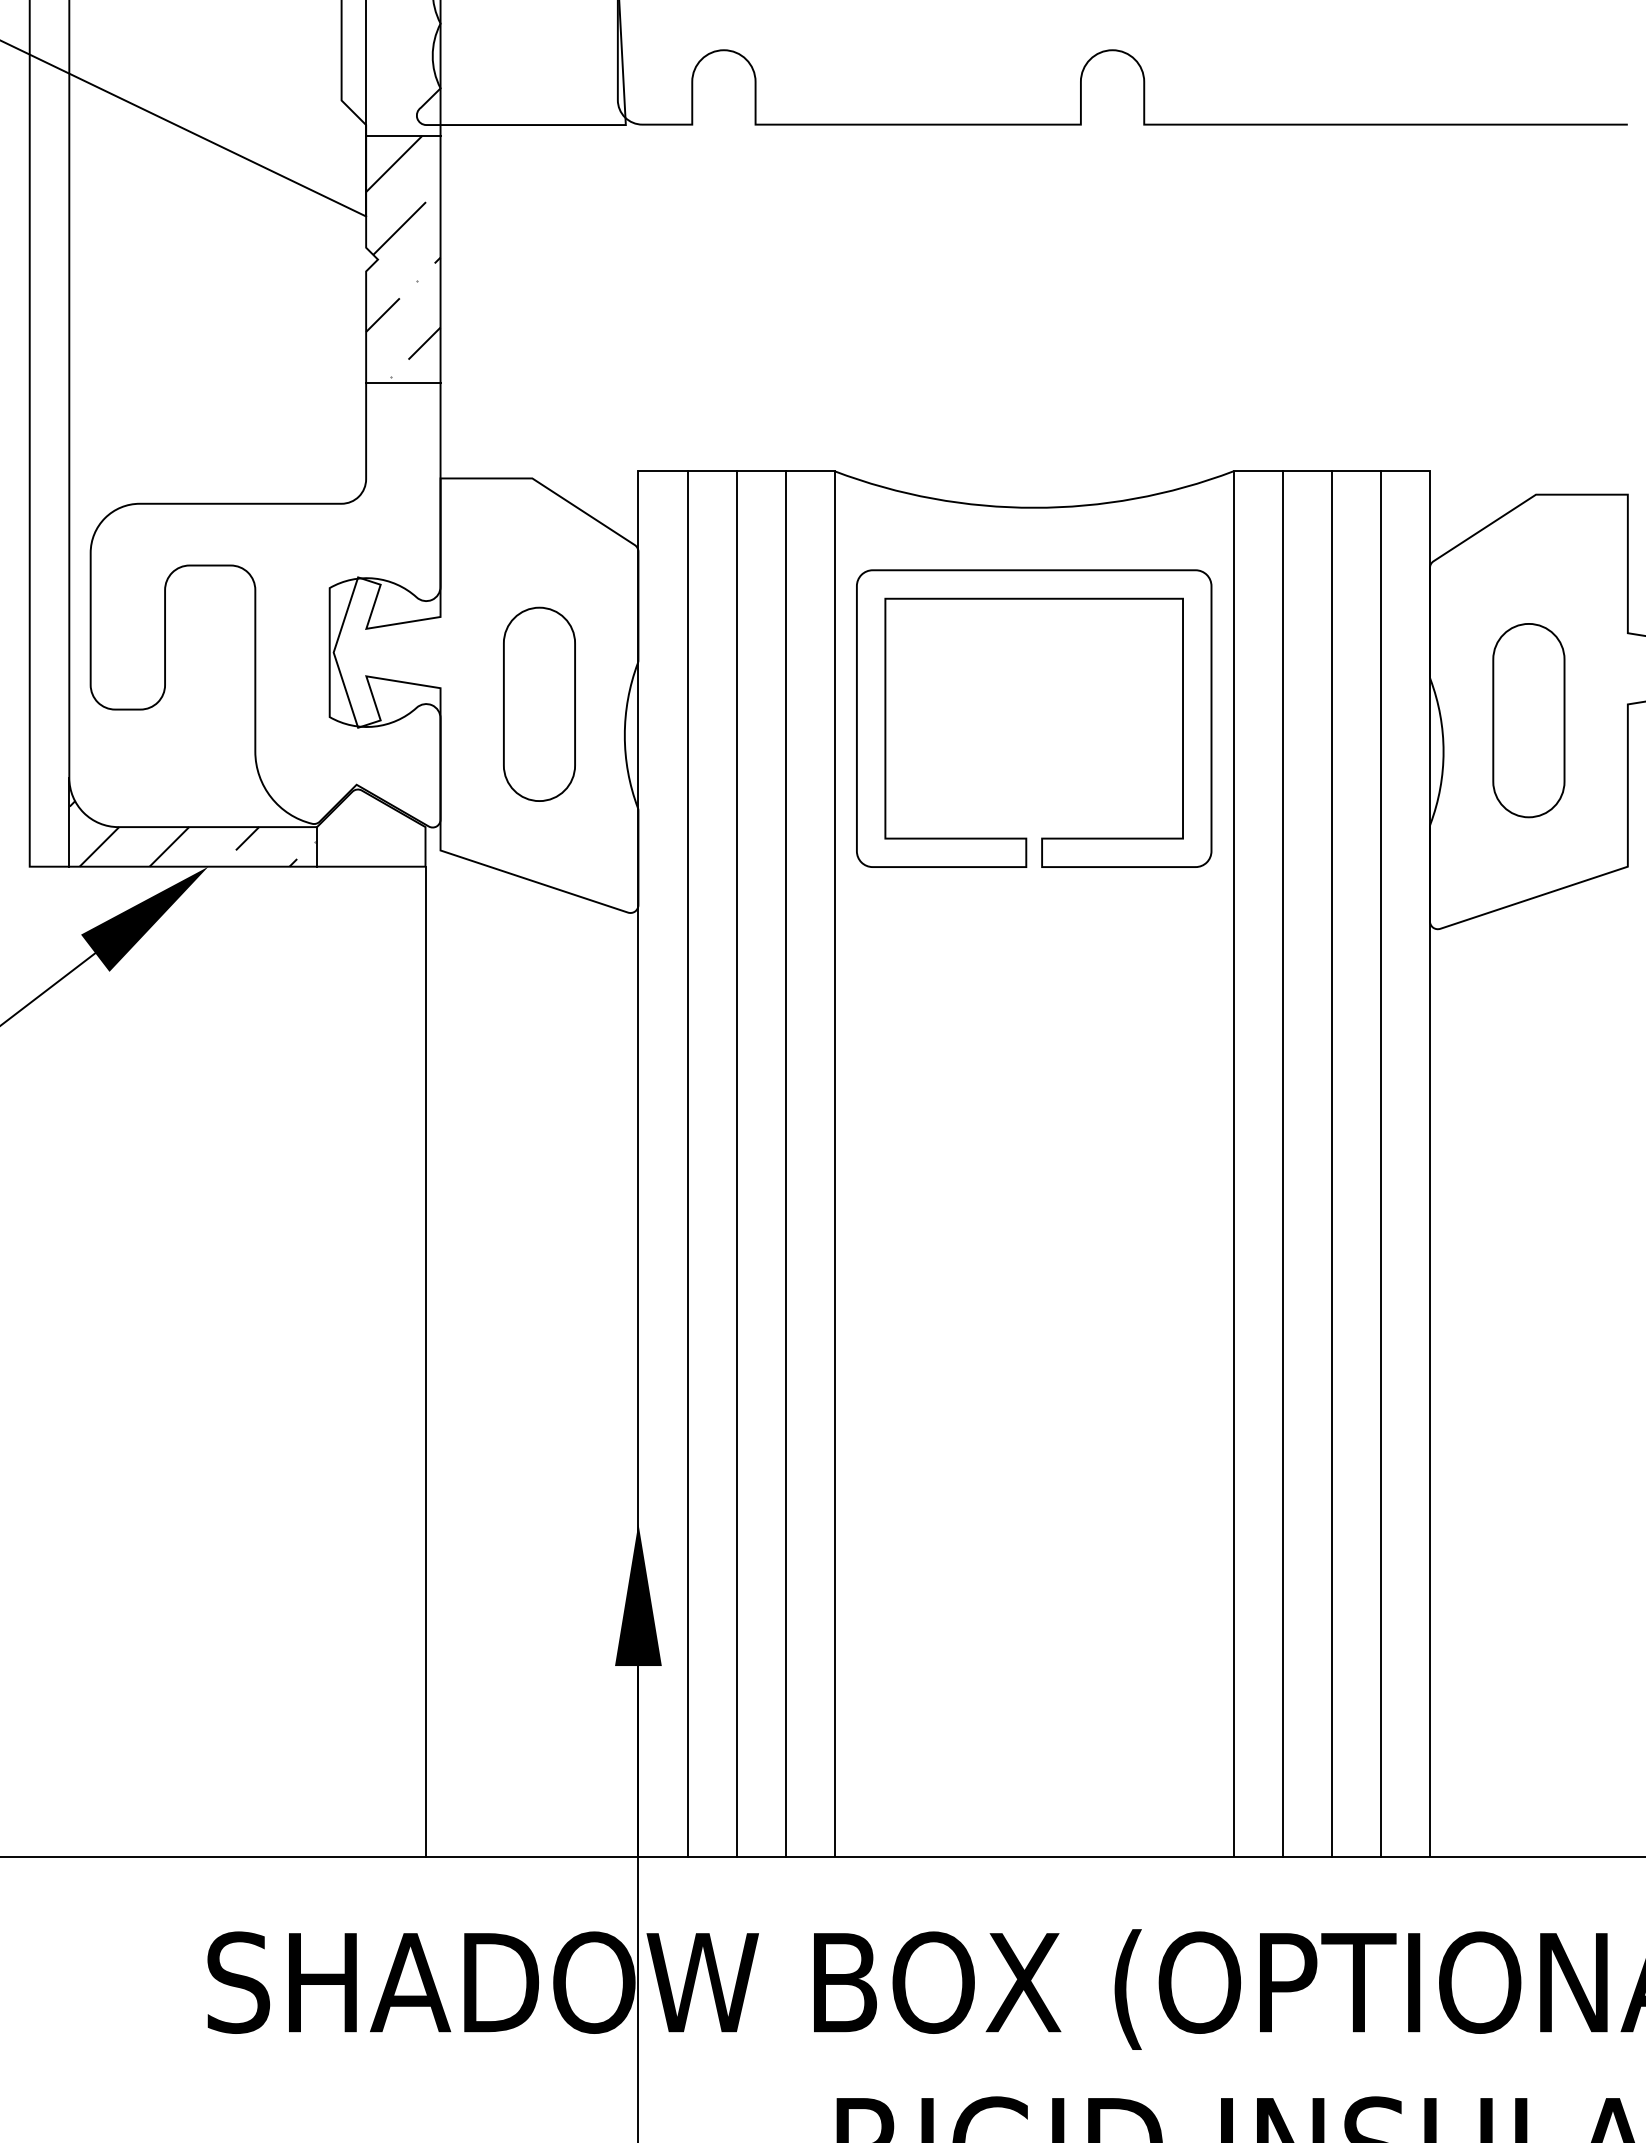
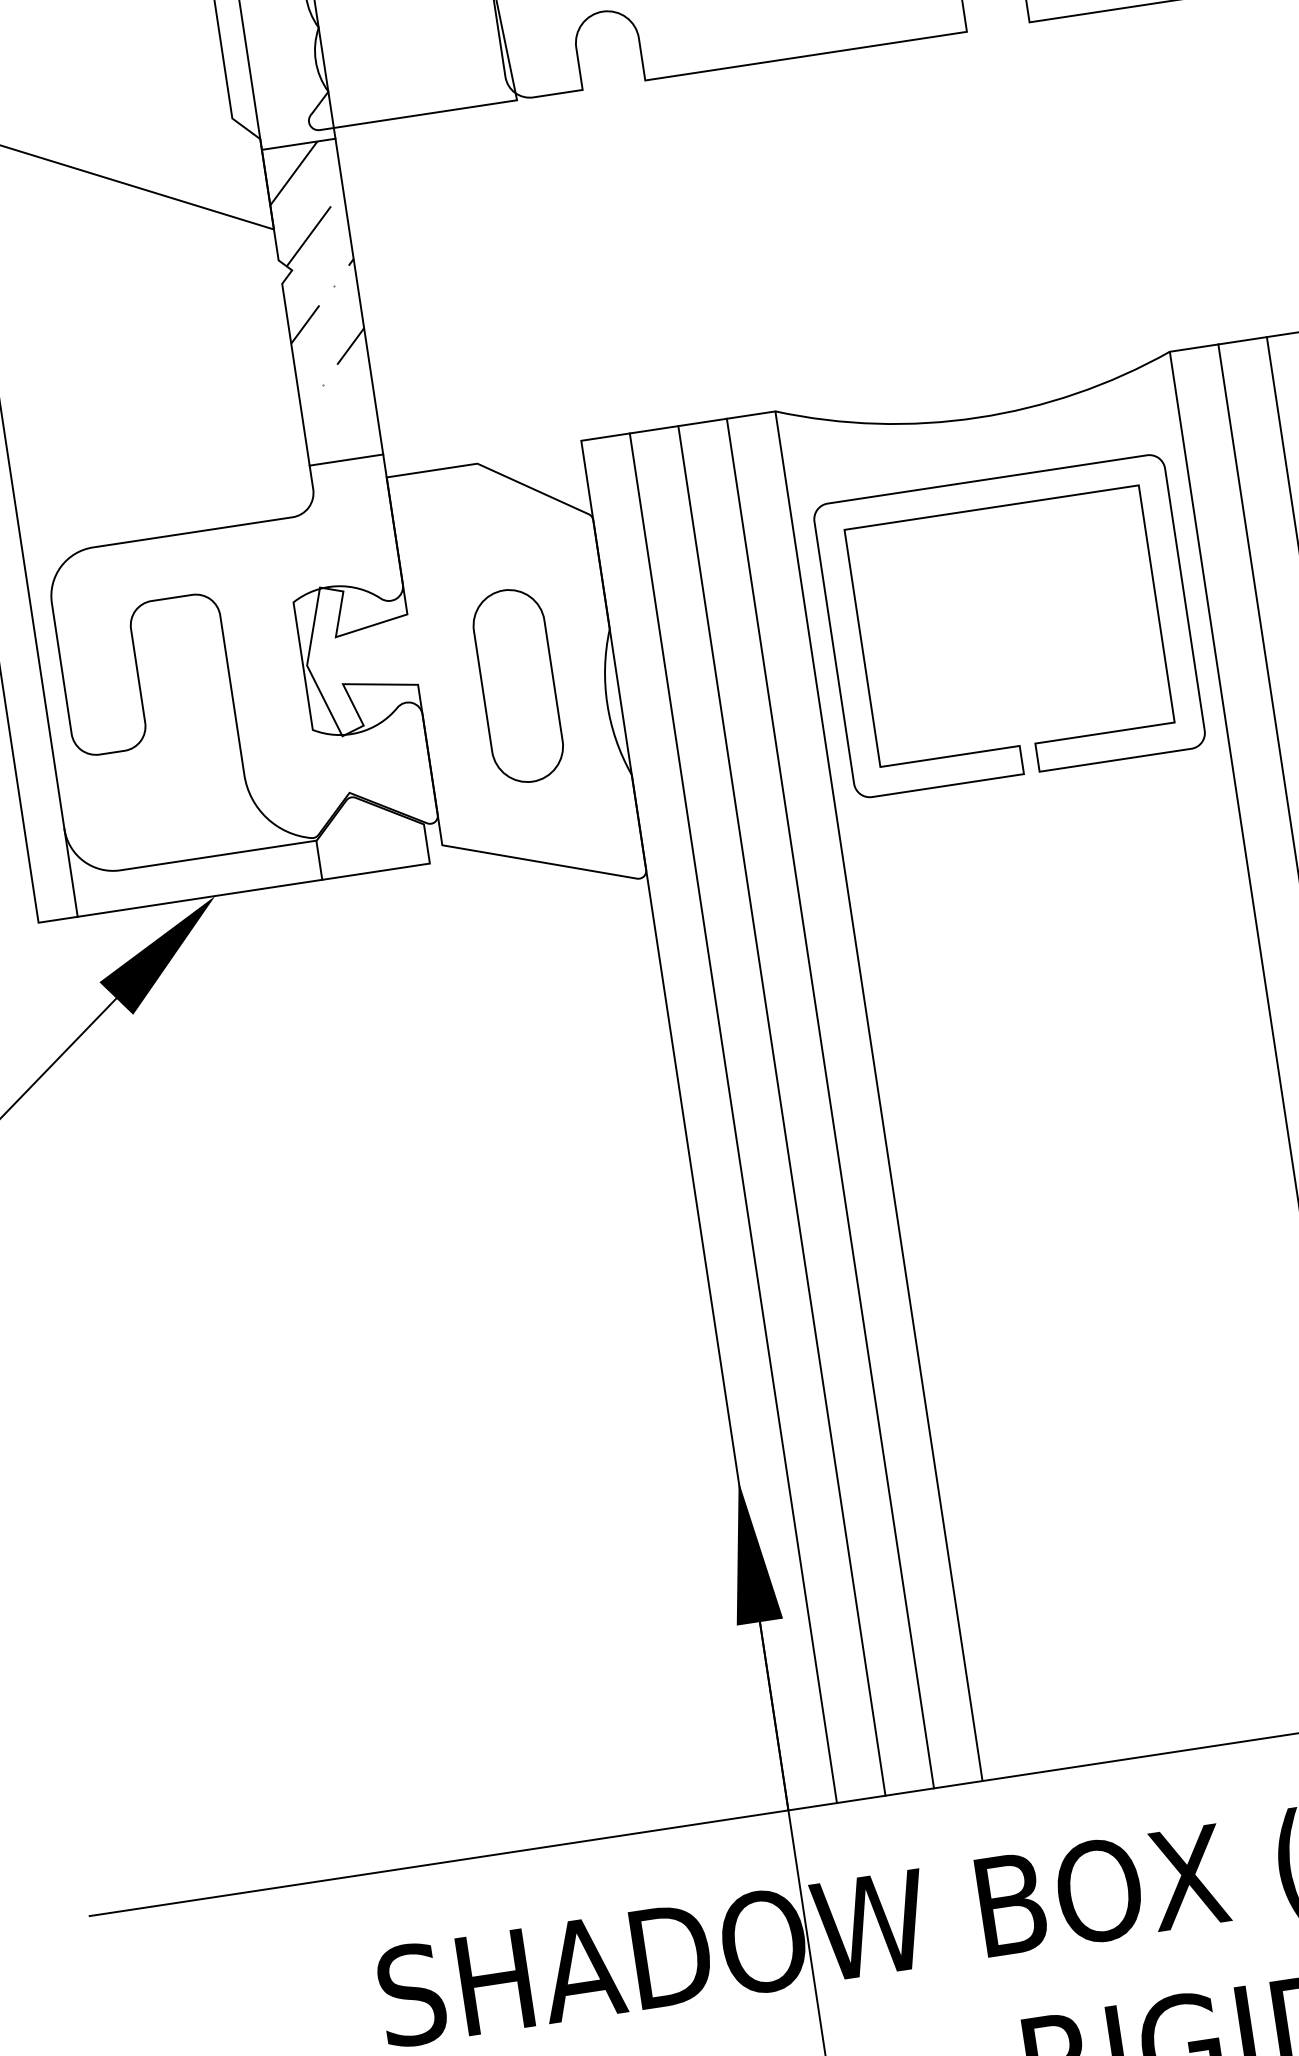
line: (403, 383) -> (346, 460), moved
hatch: (191, 833) -> (193, 865), removed
line: (425, 1361) -> (503, 1352), removed

